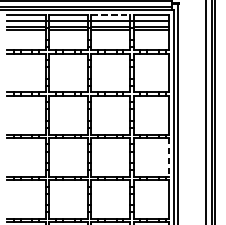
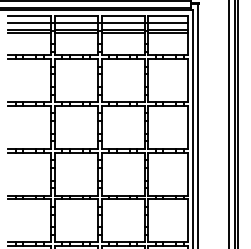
line: (111, 15) -> (123, 16), dashed -> solid
line: (168, 157) -> (187, 174), dashed -> solid

